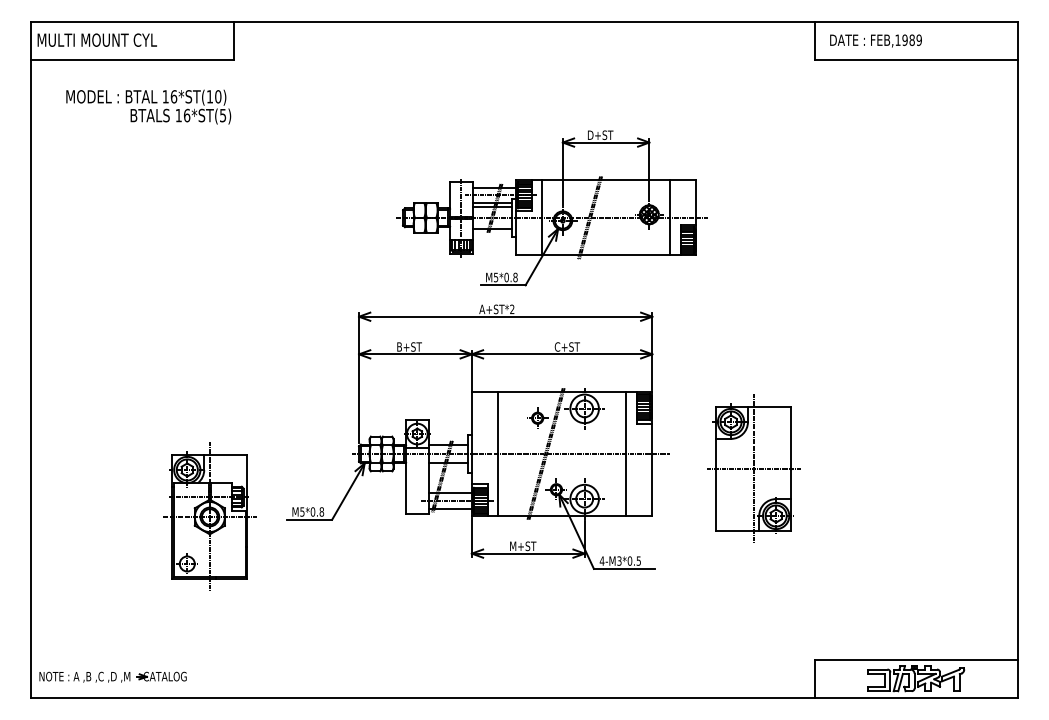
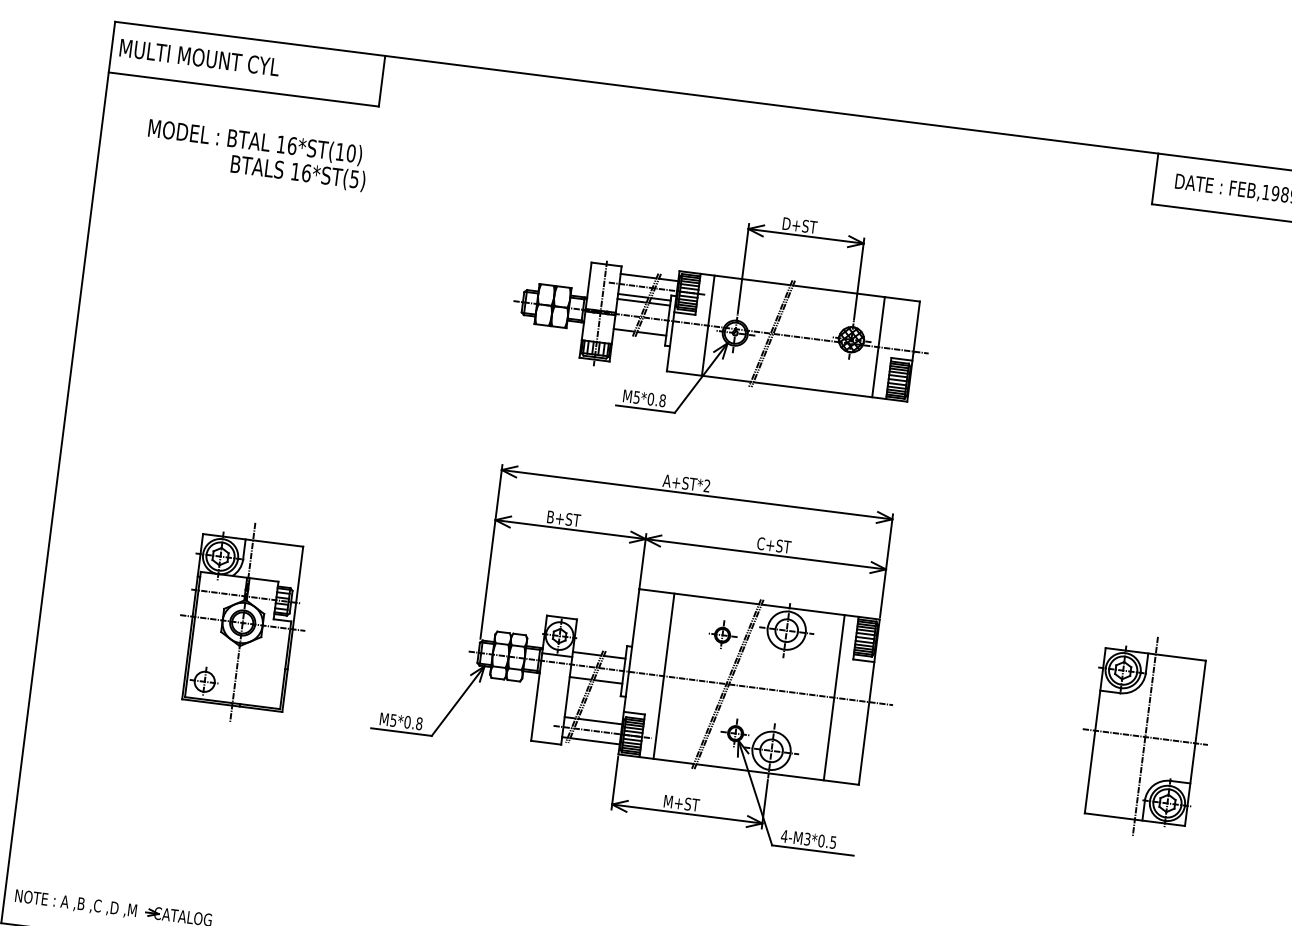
part: (551, 208) -> (722, 314), moved
part: (753, 468) -> (1145, 736), moved
part: (209, 516) -> (242, 622), moved

